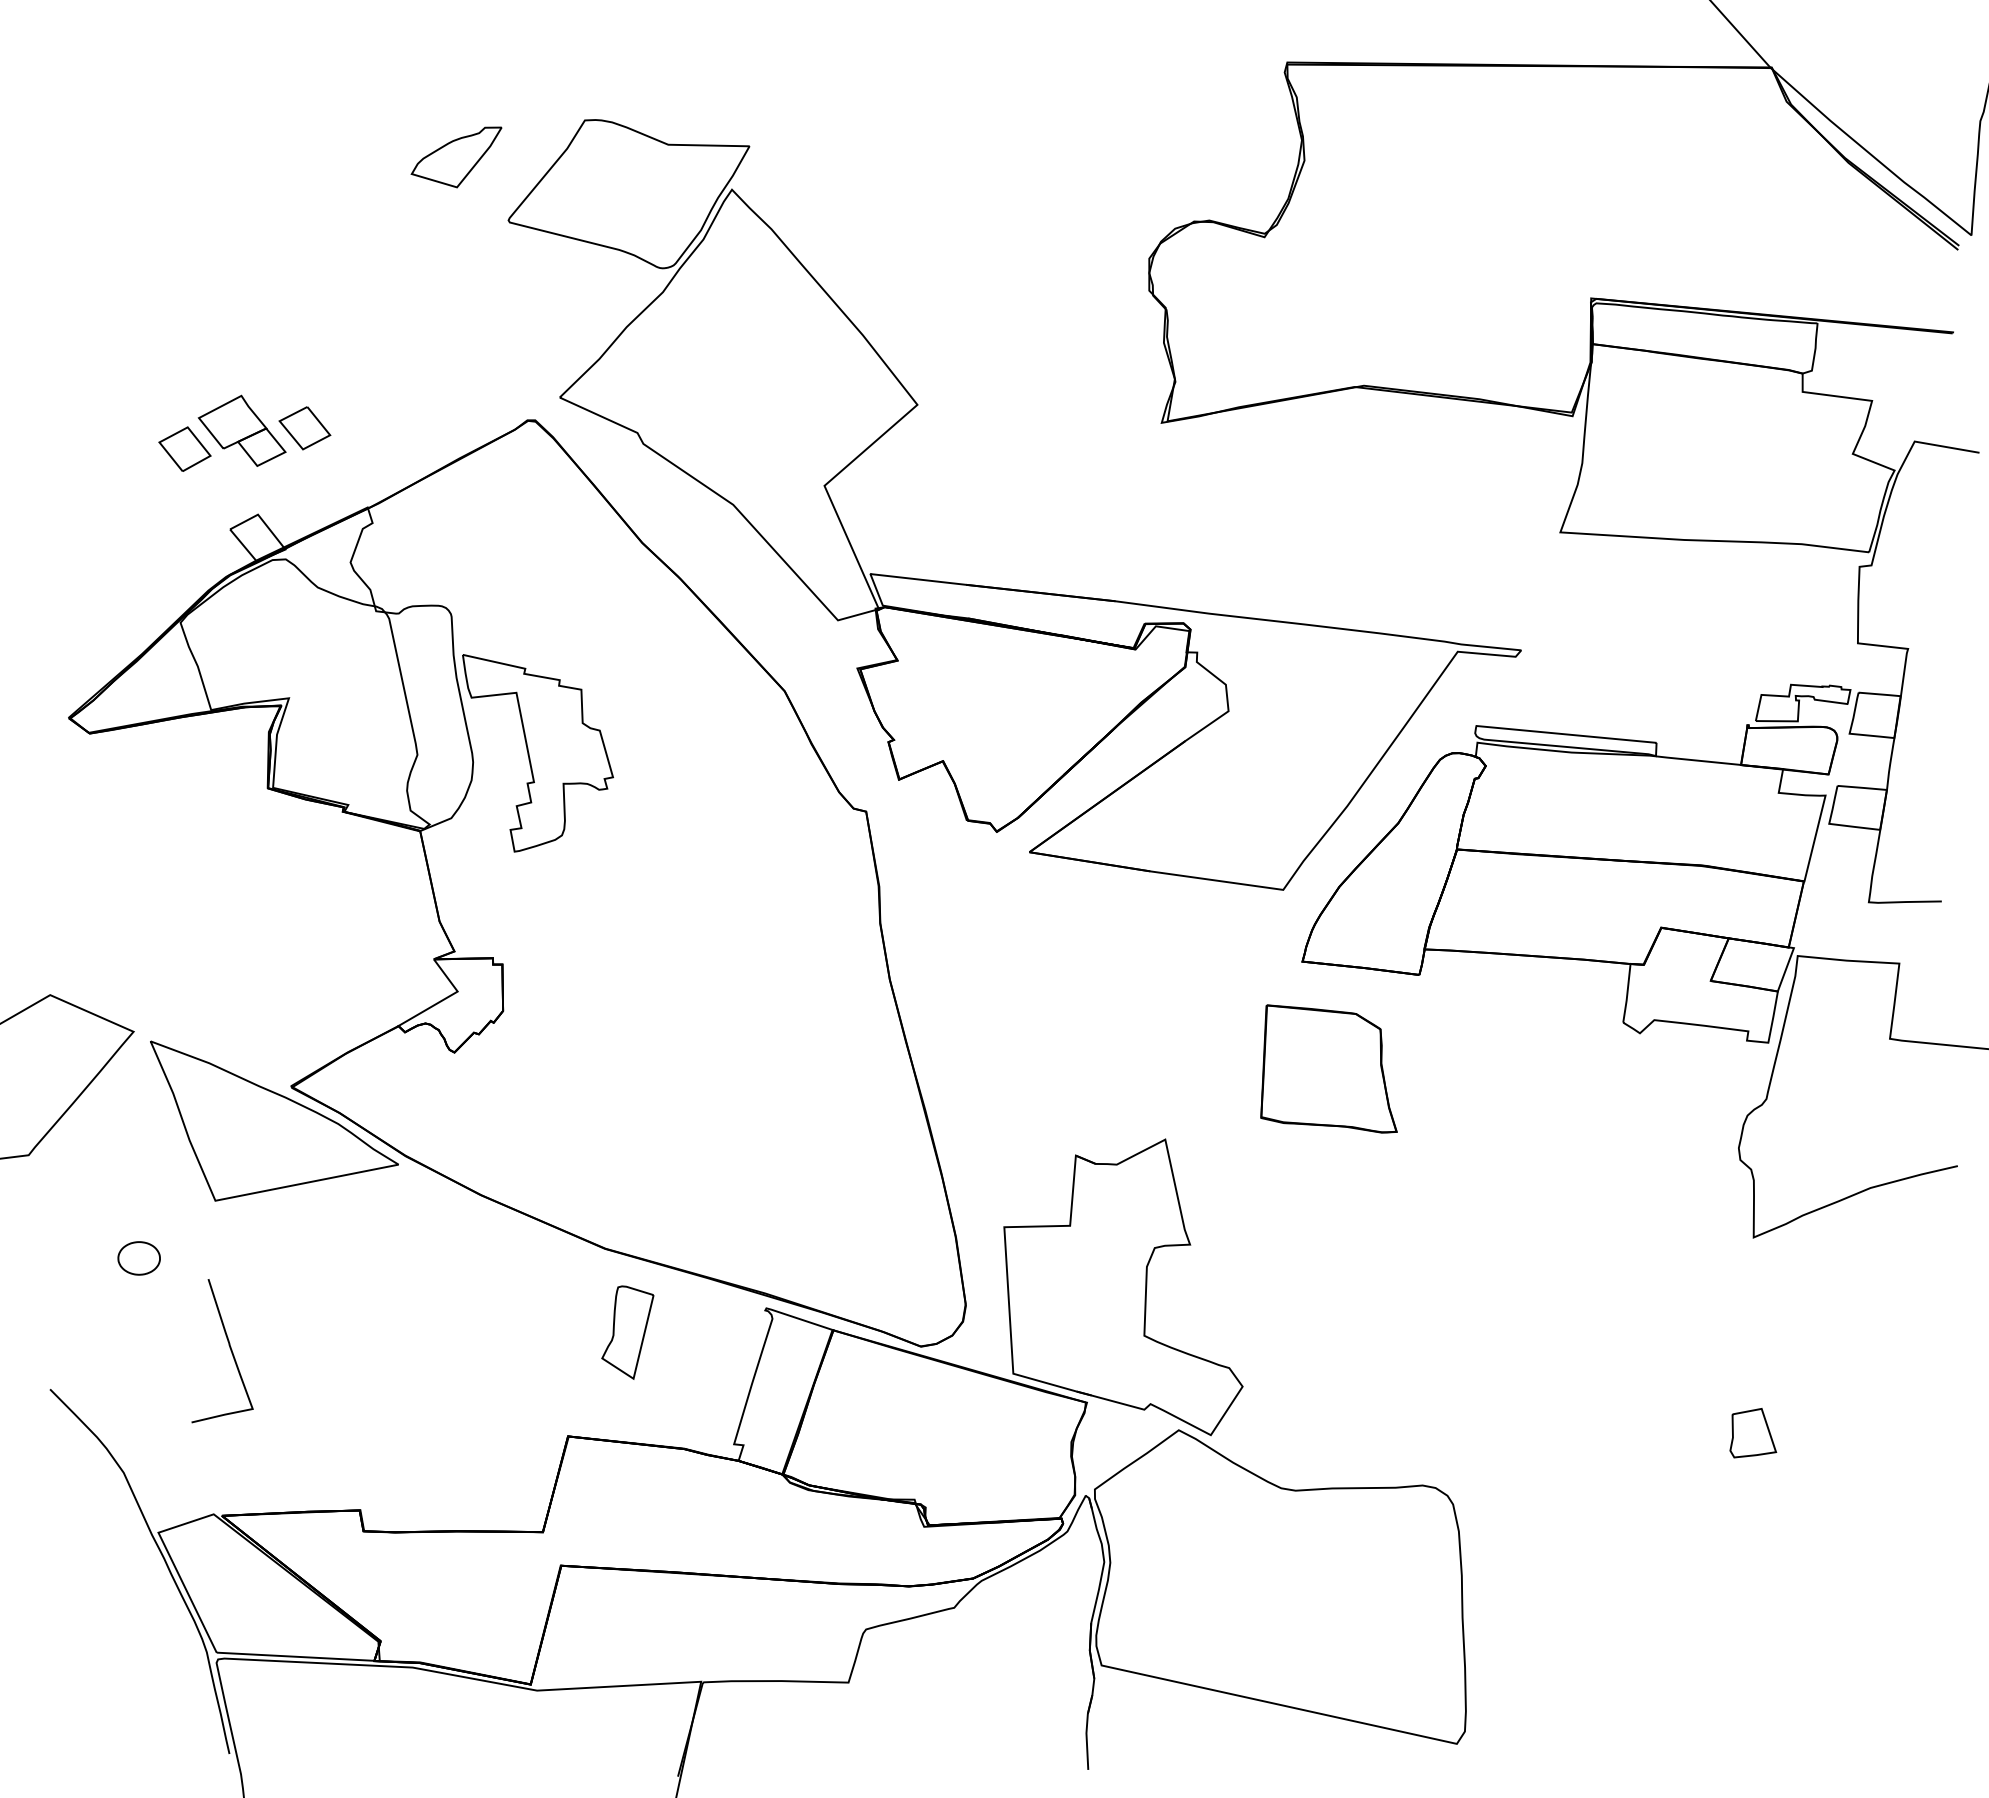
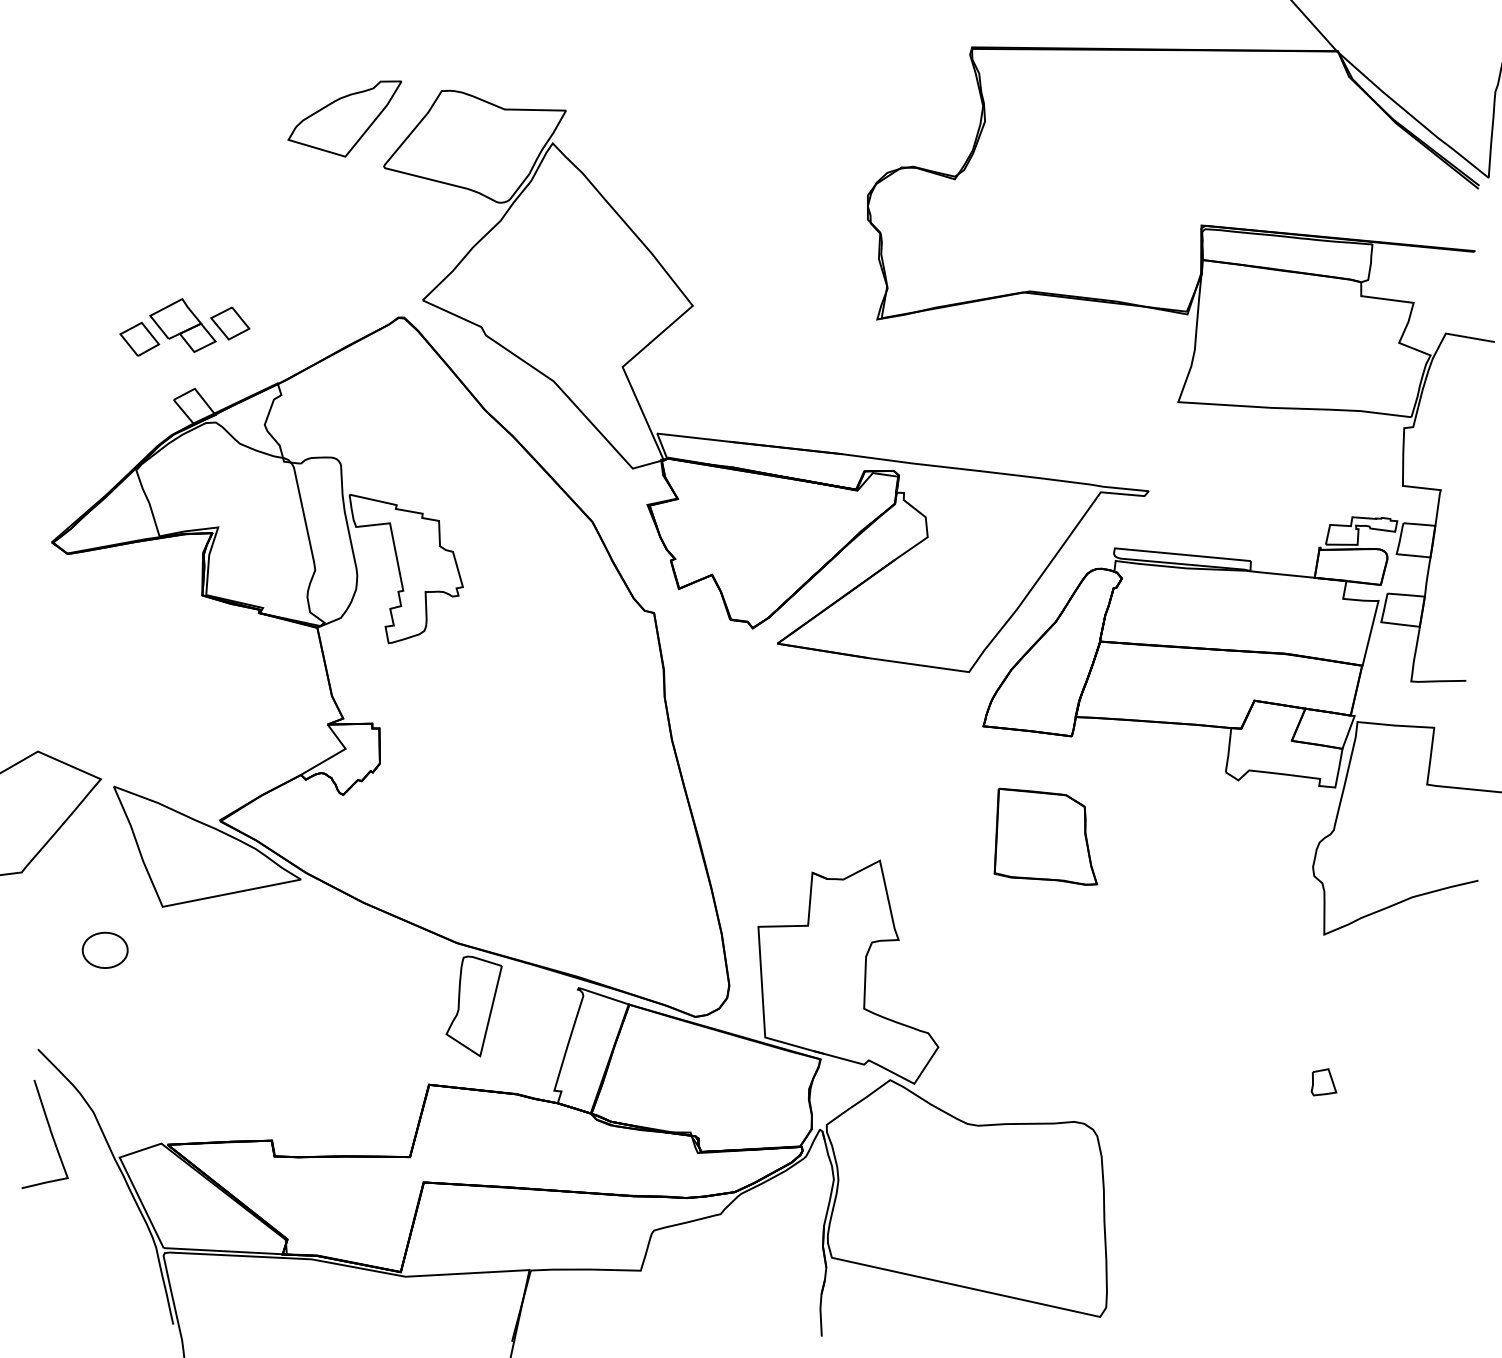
part: (456, 157) -> (344, 119), size x1.67
part: (1328, 1068) -> (1045, 836), moved
part: (138, 1258) -> (104, 950), size x1.43
part: (627, 1332) -> (473, 1006), size x1.43
curve: (229, 1348) -> (50, 1132), moved
part: (1753, 1432) -> (1324, 1081), size x0.71

